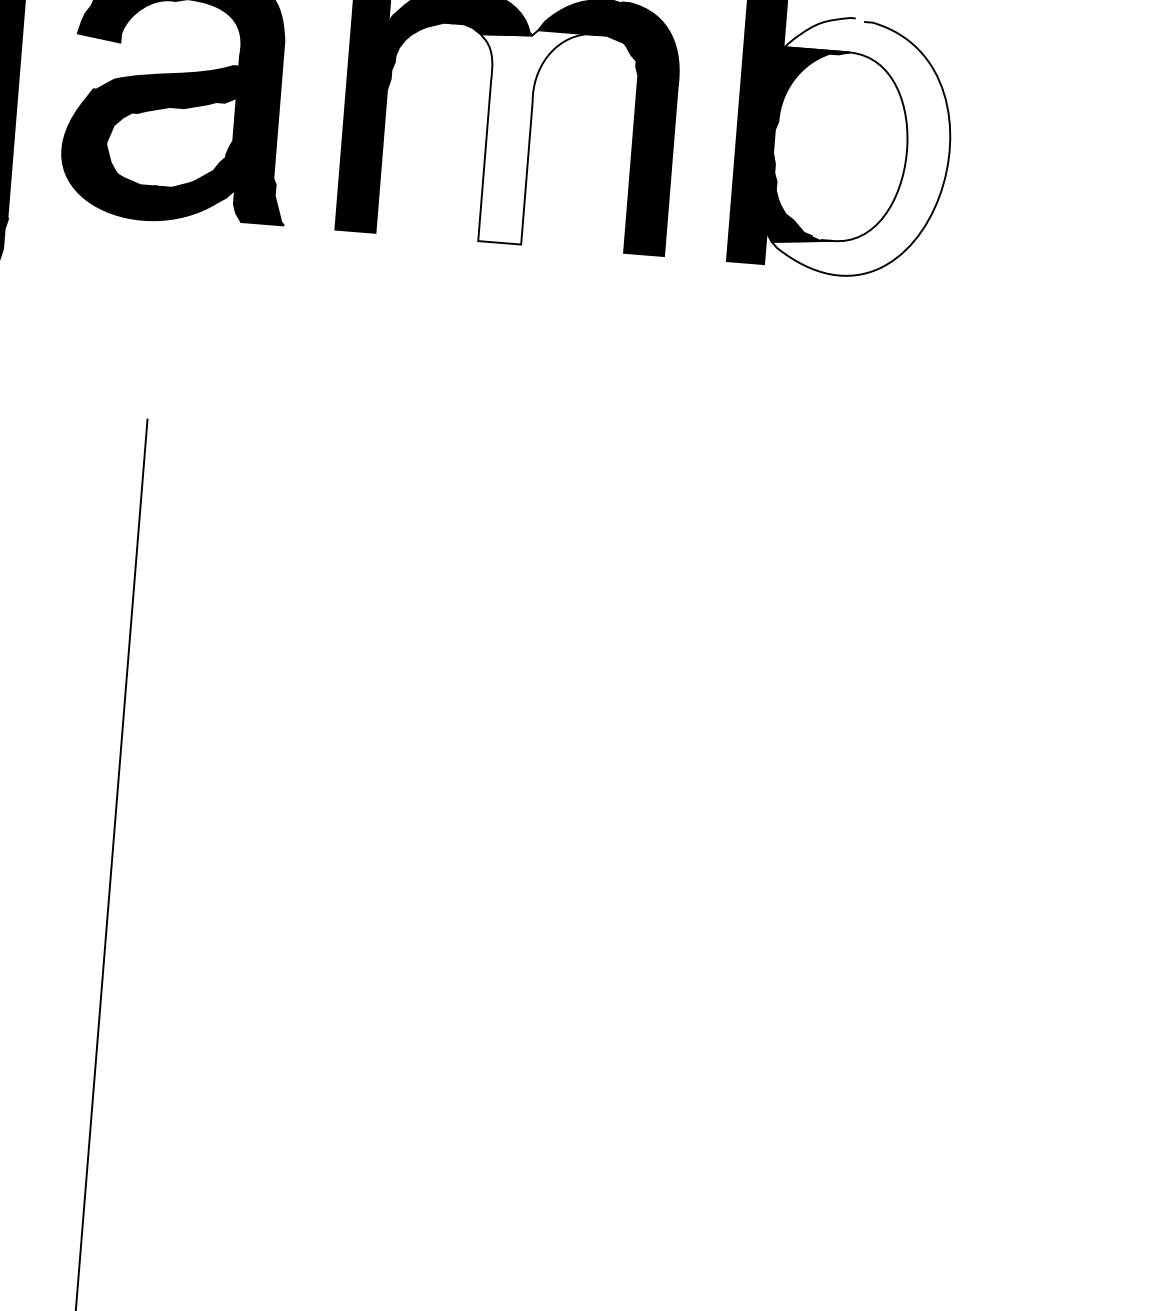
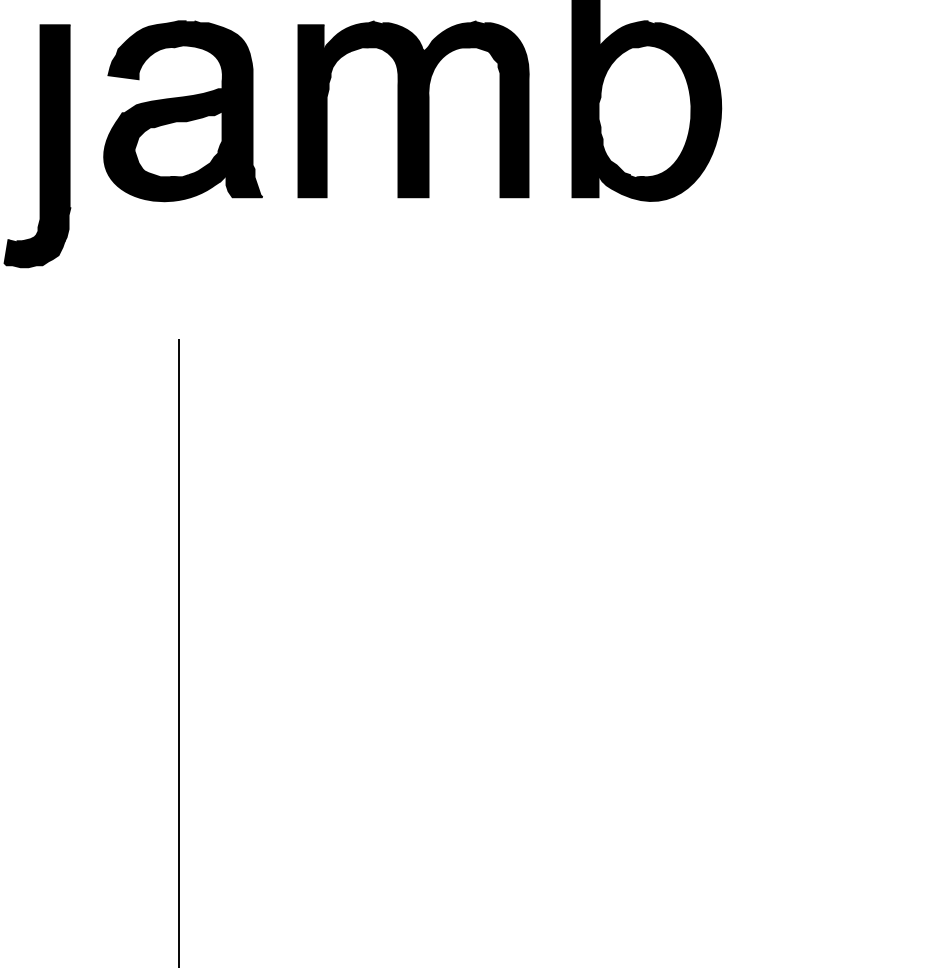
fill: (531, 137) -> (429, 122), added
fill: (862, 147) -> (660, 110), added

